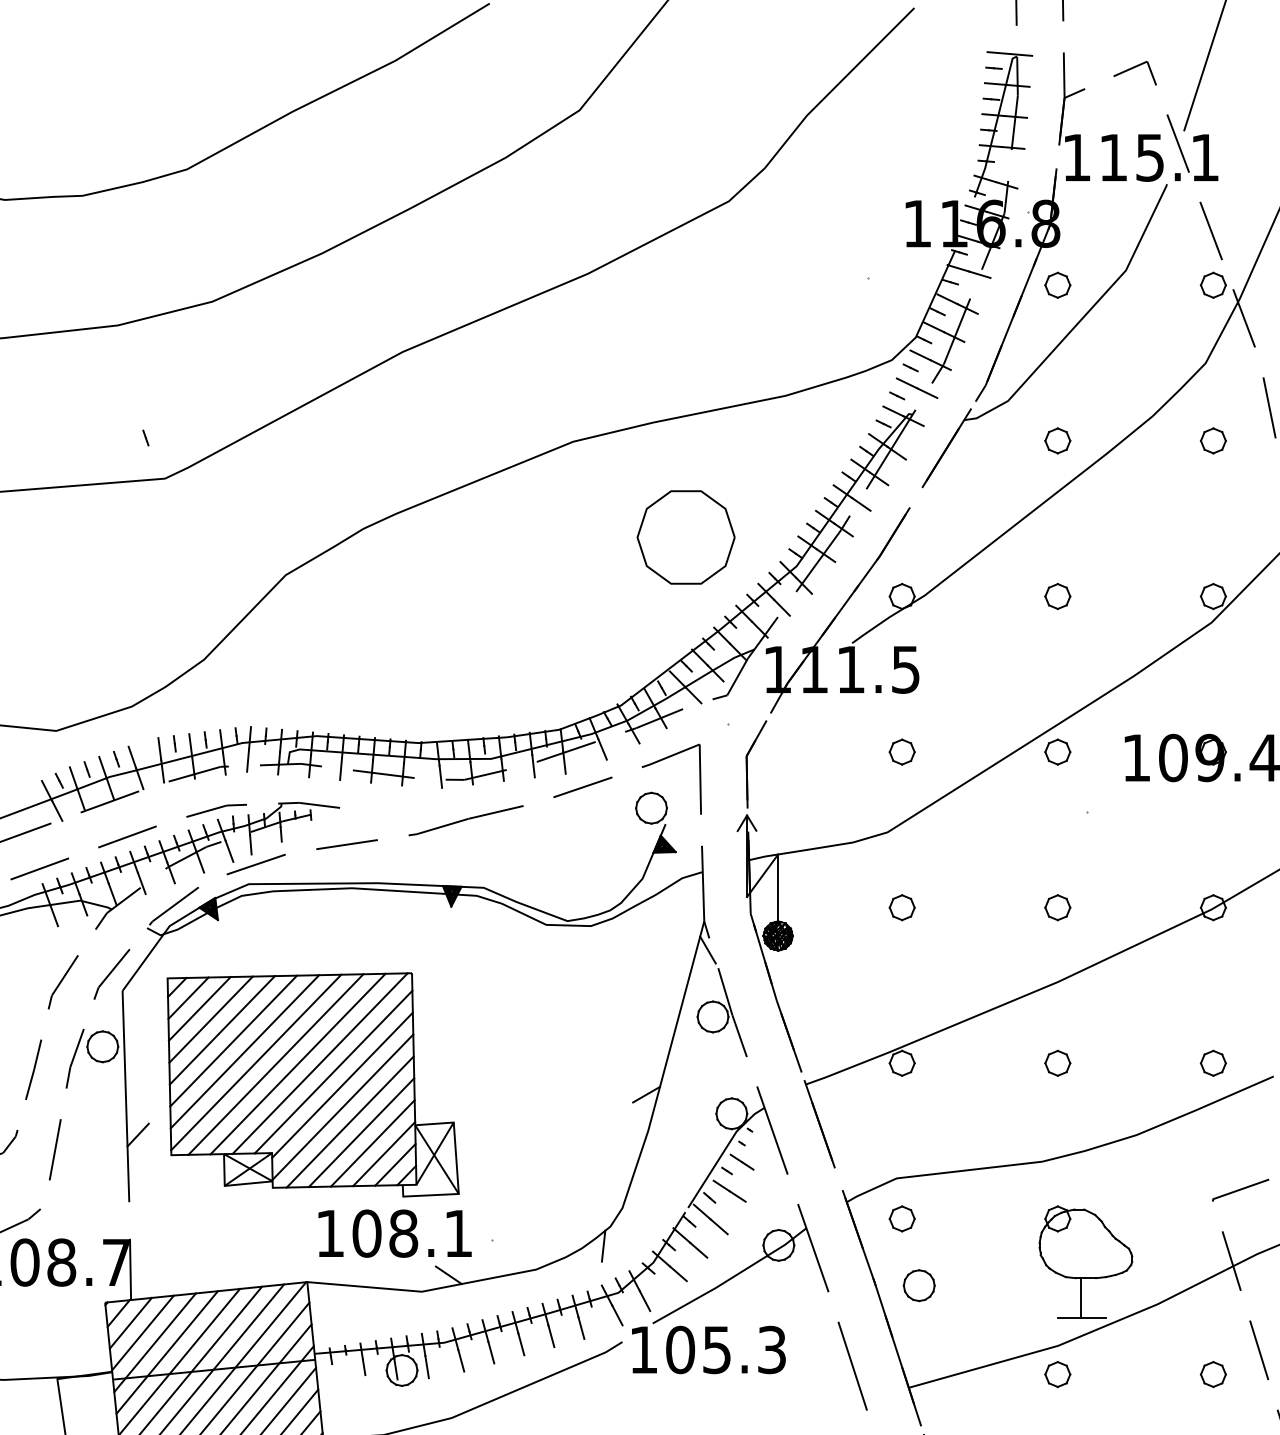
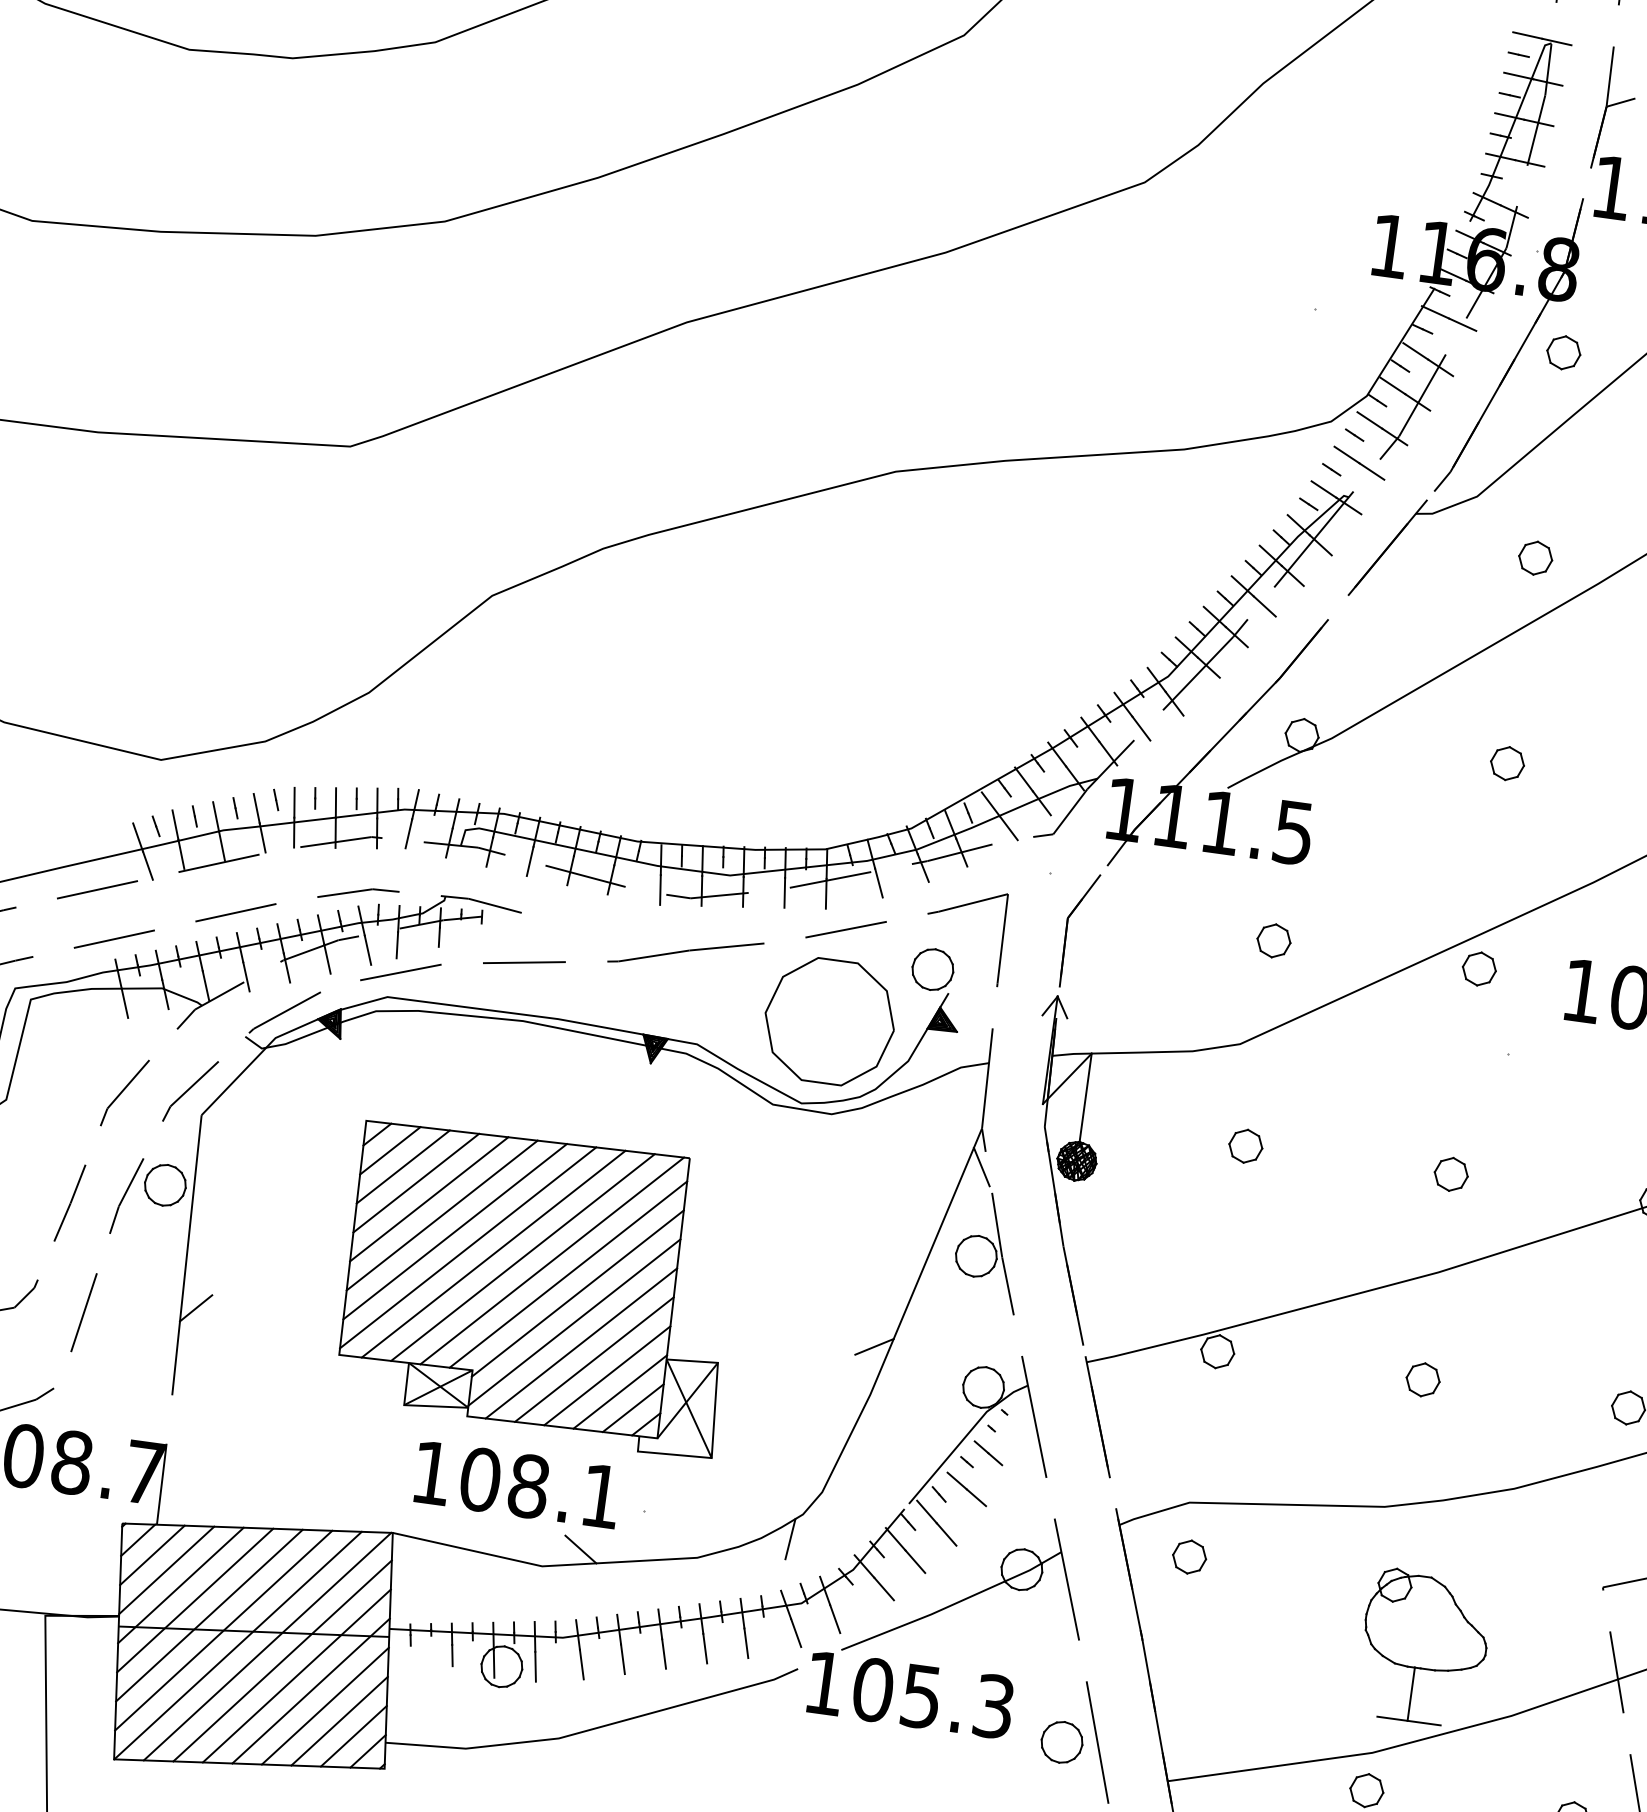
line: (145, 437) -> (275, 799), moved
part: (685, 537) -> (828, 1021), moved
part: (312, 1084) -> (538, 1287), moved
part: (918, 1285) -> (1061, 1741), moved

